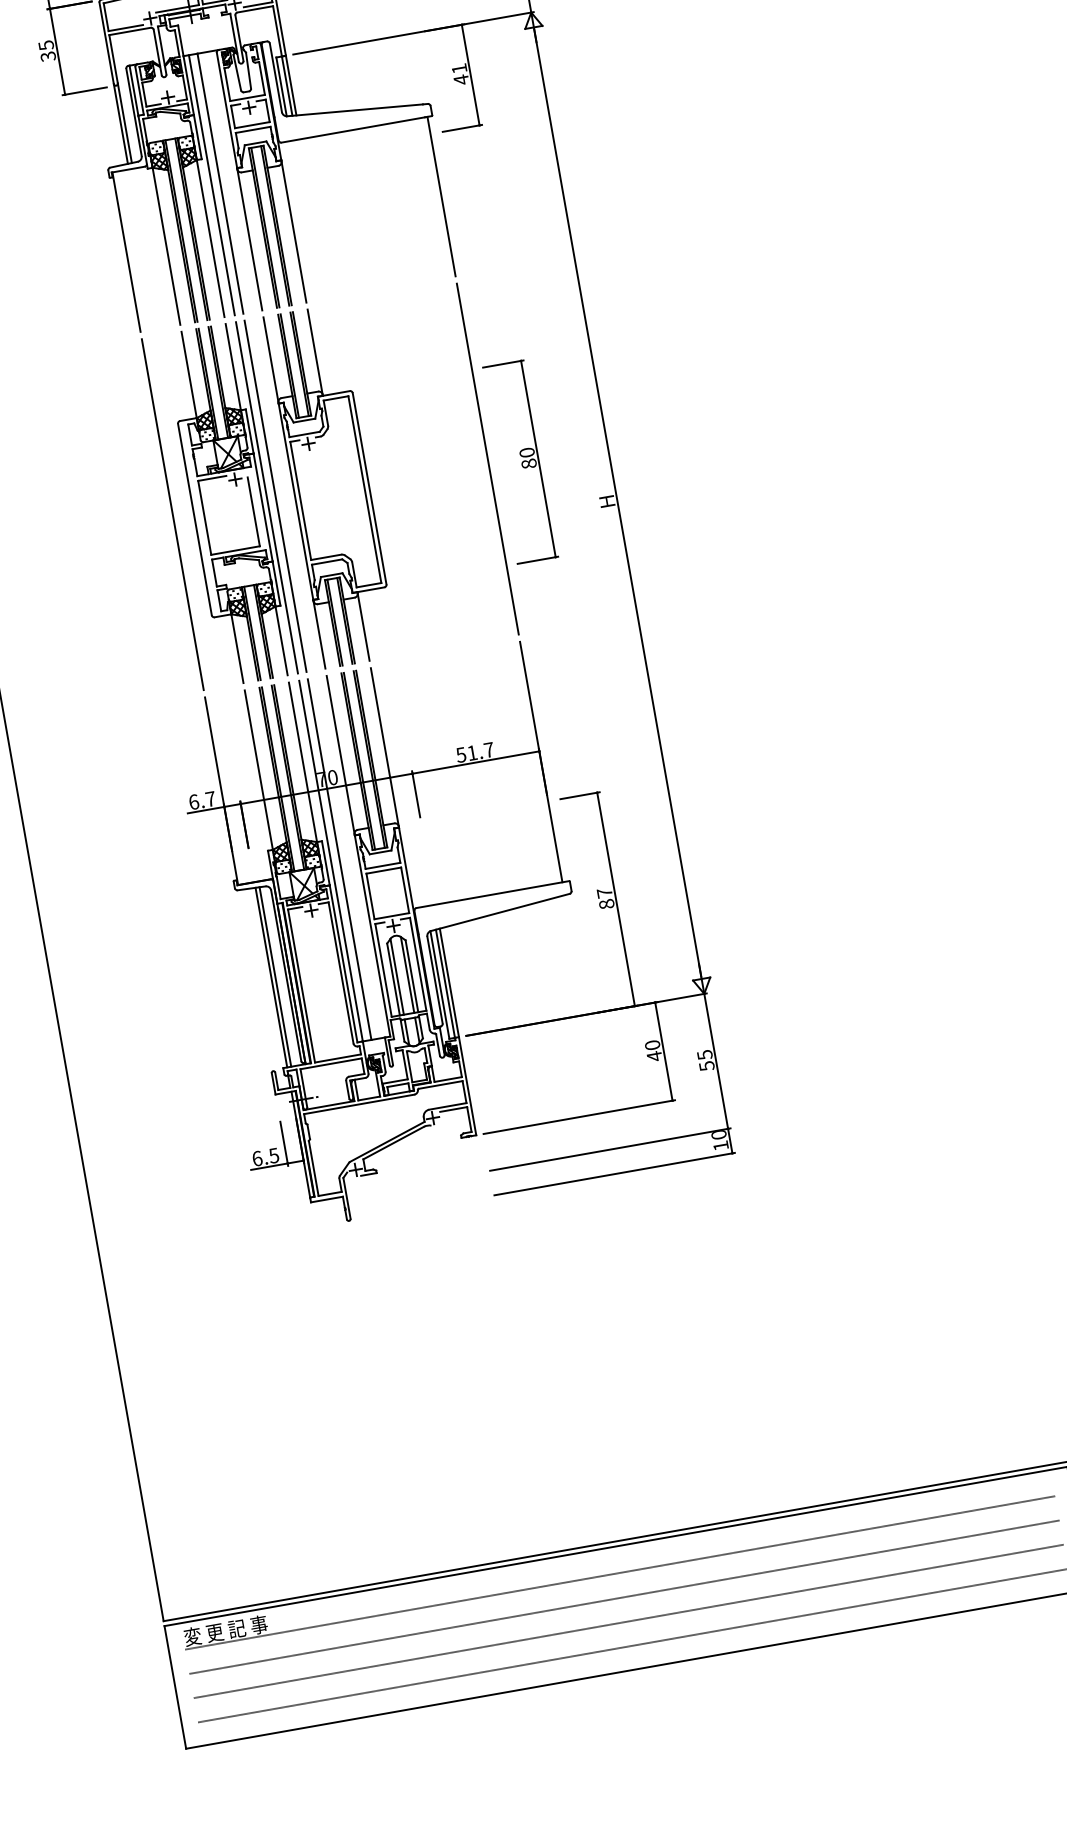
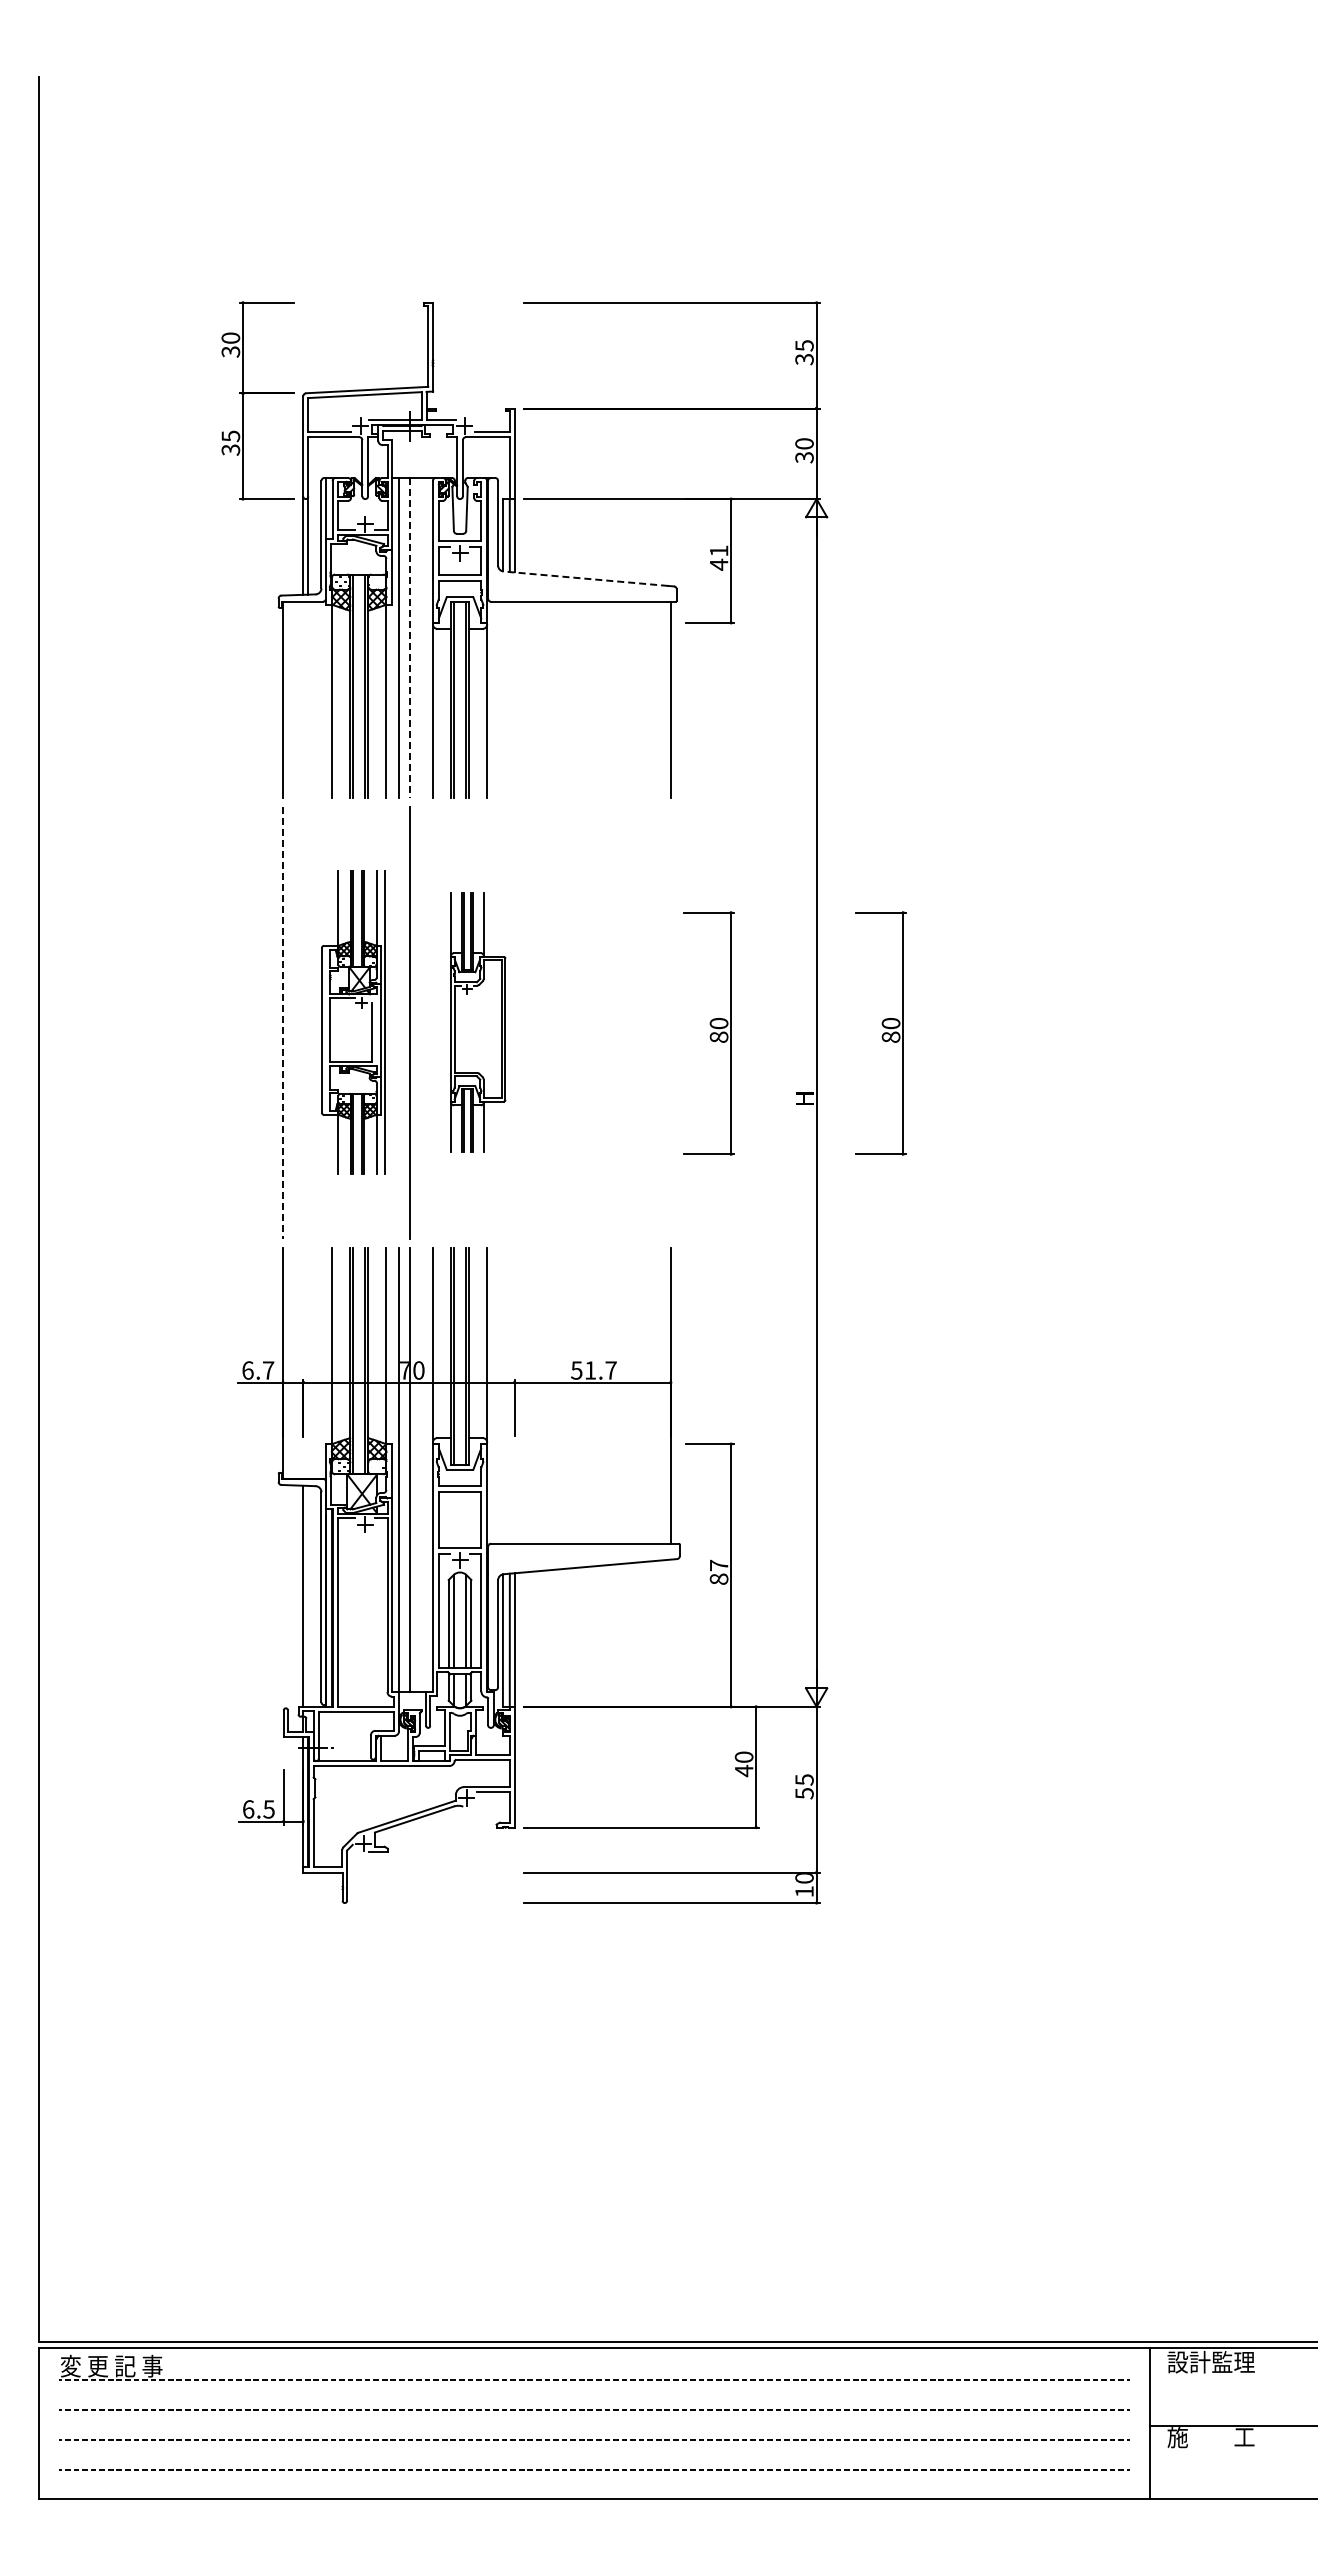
line: (354, 110) -> (585, 578), solid -> dashed
line: (220, 184) -> (409, 638), solid -> dashed
part: (659, 437) -> (880, 1033), added
line: (487, 458) -> (670, 1022), removed
part: (331, 486) -> (478, 1022), size x0.6
part: (229, 504) -> (353, 1022), size x0.7
line: (173, 514) -> (283, 1022), solid -> dashed
line: (275, 976) -> (308, 1595), removed

